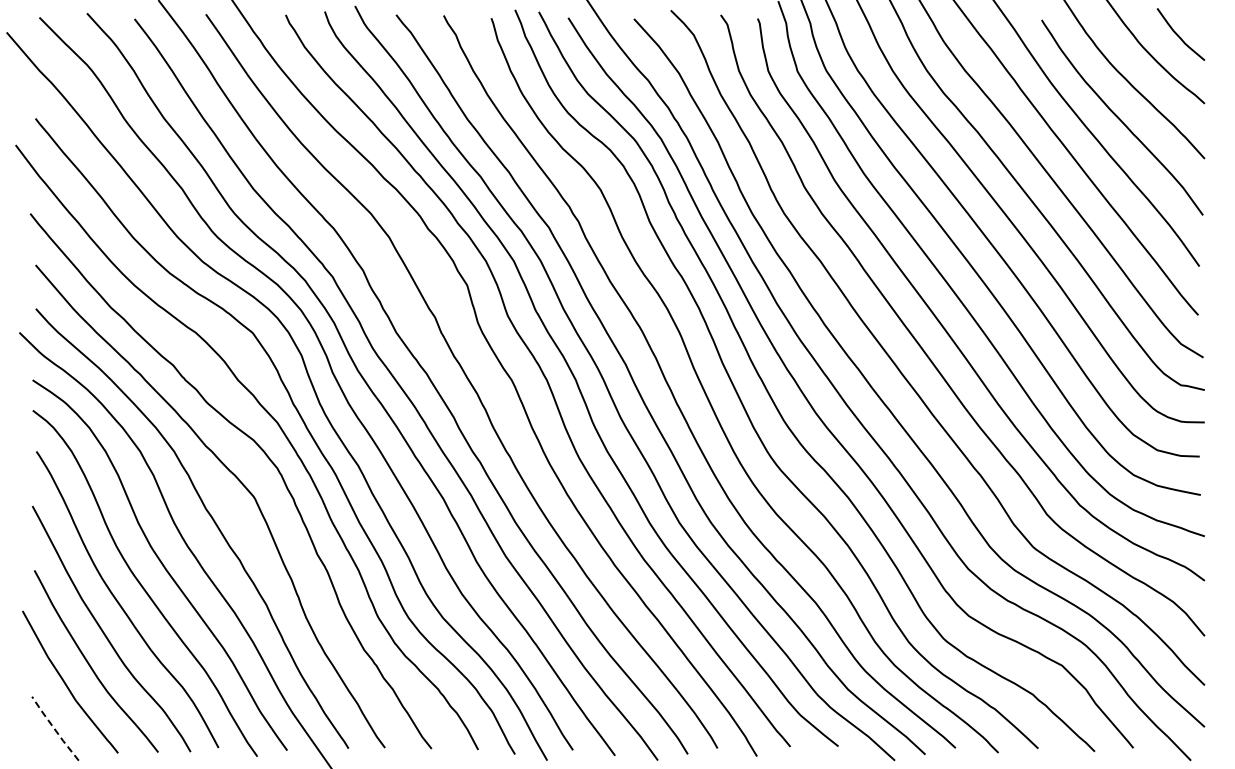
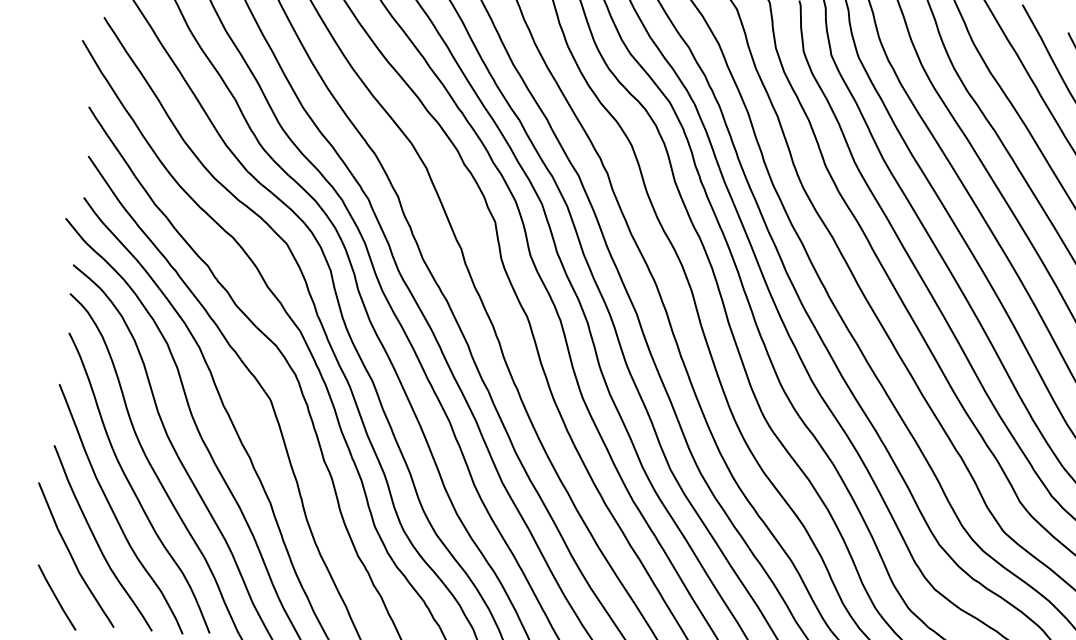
line: (54, 728) -> (56, 597), dashed -> solid

